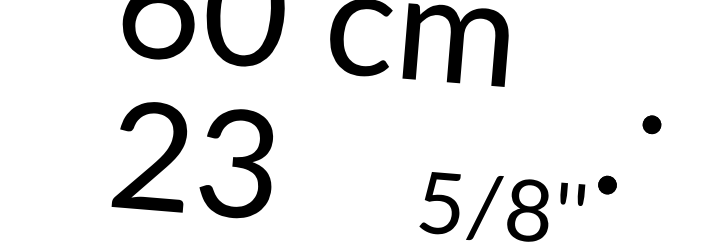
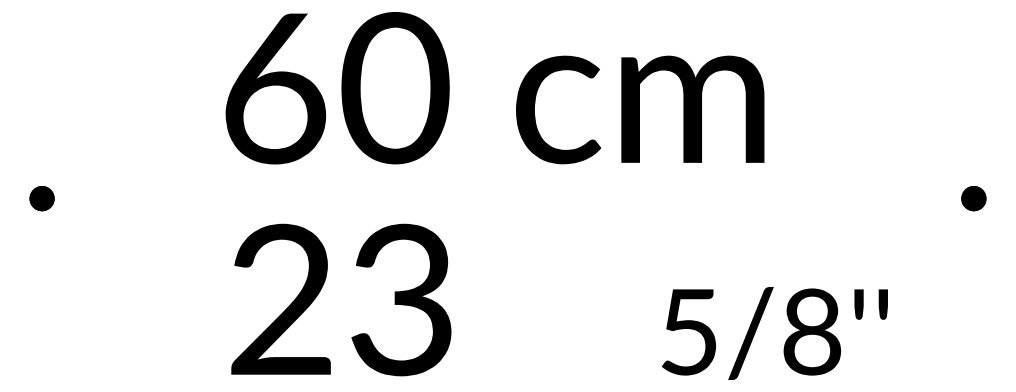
part: (607, 184) -> (918, 287), removed

